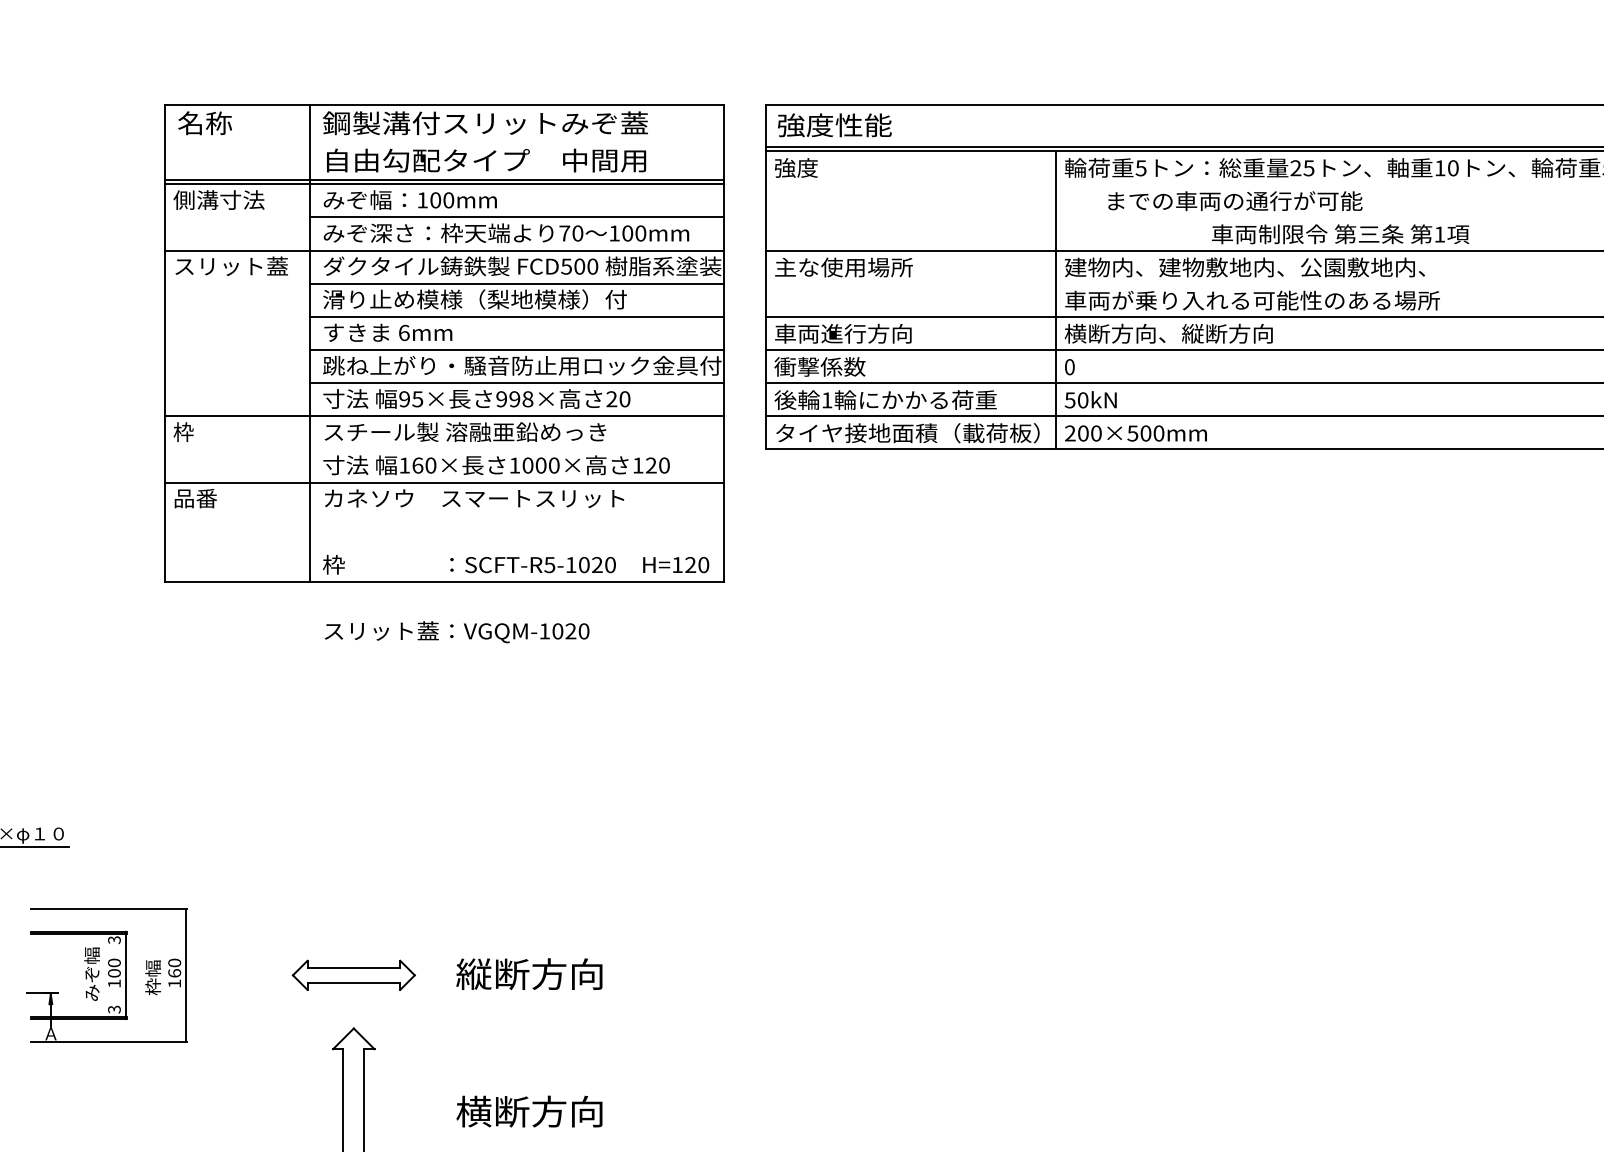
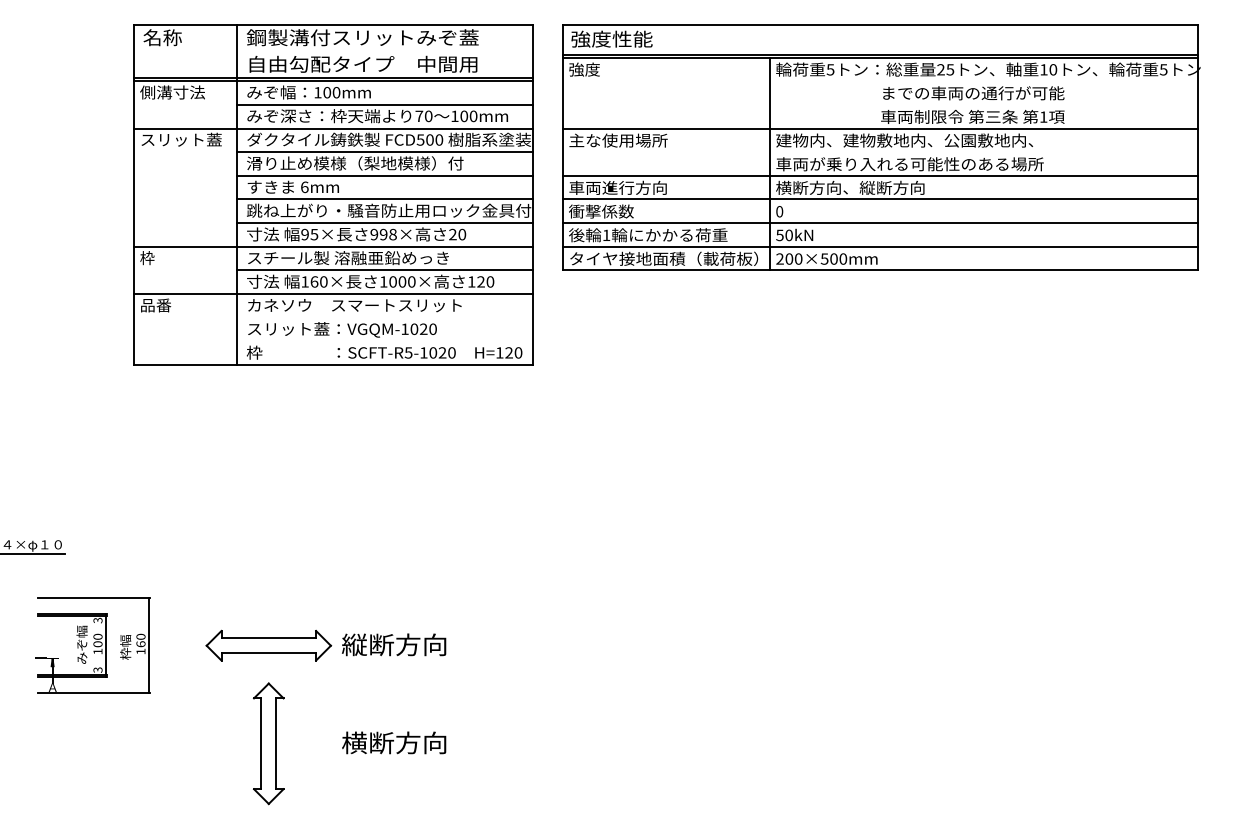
text: (1234, 201) -> (973, 93), moved
line: (515, 449) -> (384, 270), added
text: (457, 631) -> (342, 329), moved
part: (353, 975) -> (268, 645), size x1.43

